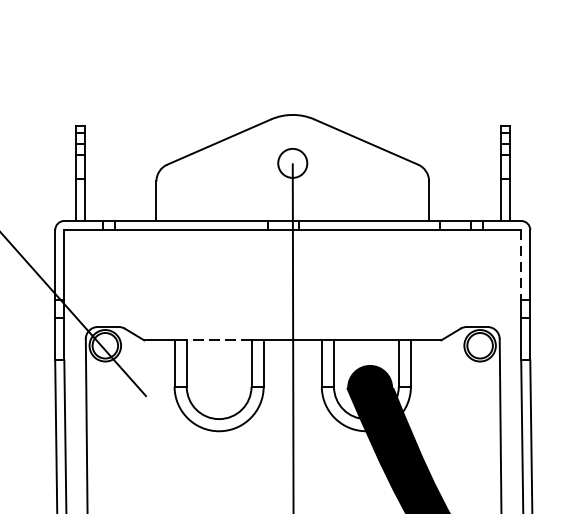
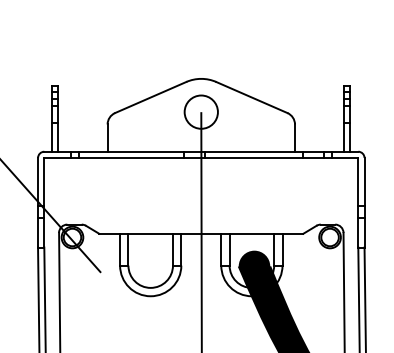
circle: (291, 162) -> (200, 111), size x1.67
line: (521, 264) -> (358, 181), dashed -> solid
line: (218, 339) -> (150, 233), dashed -> solid

